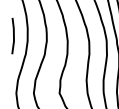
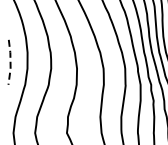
line: (13, 37) -> (10, 63), solid -> dashed

